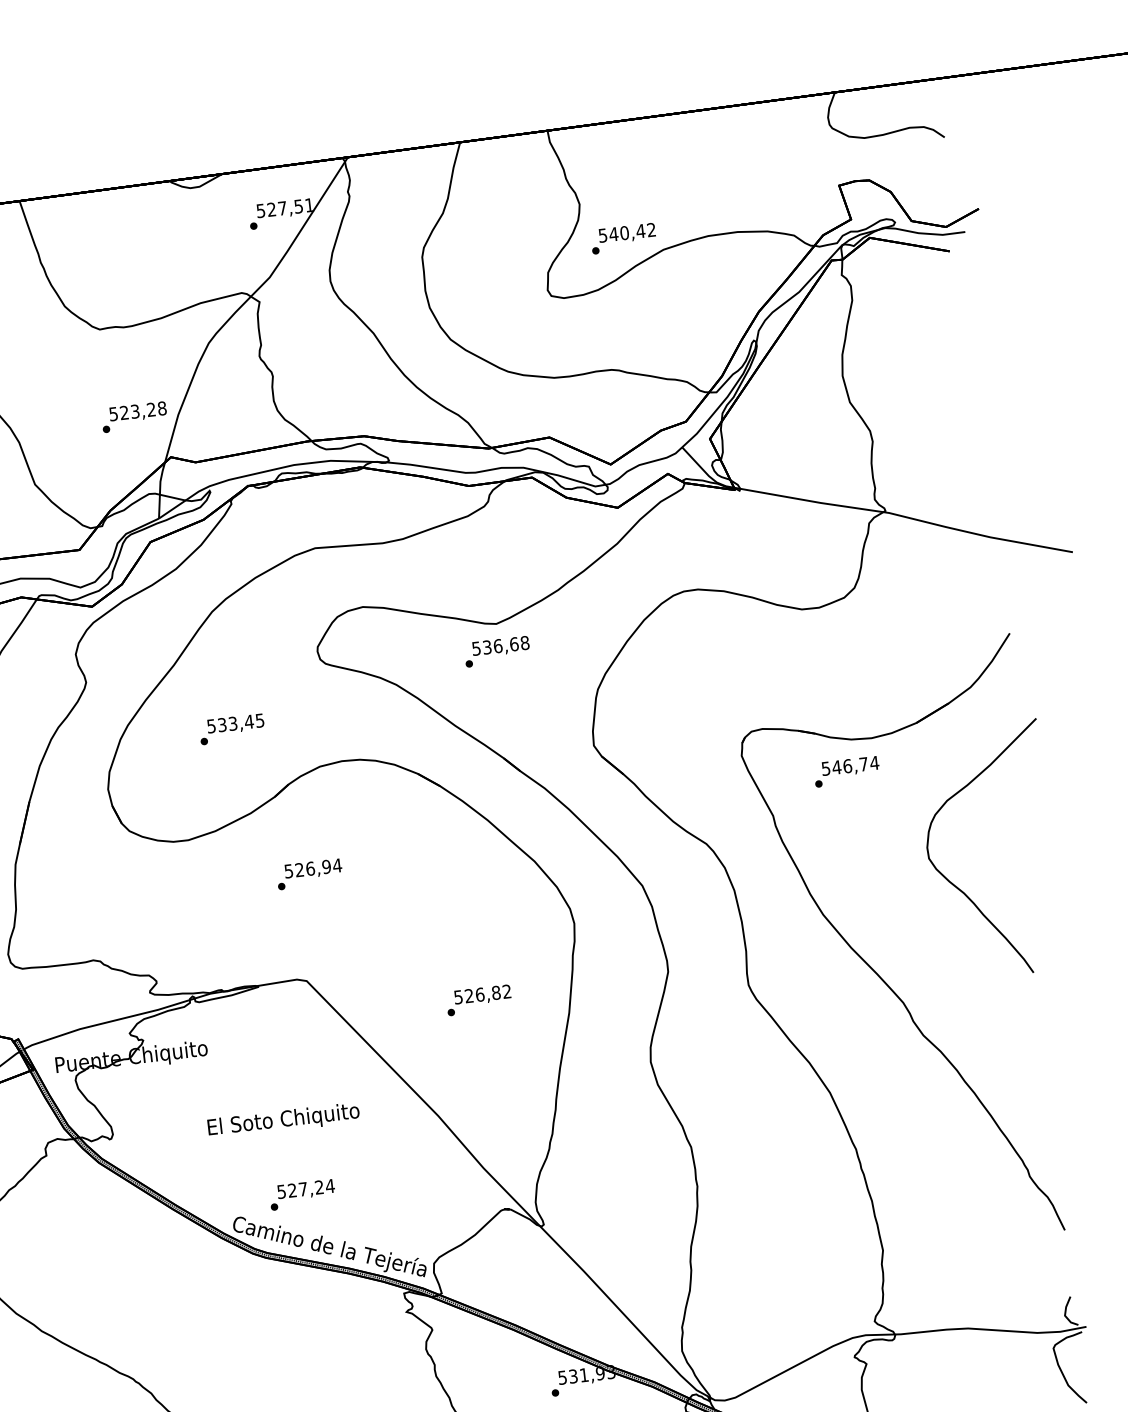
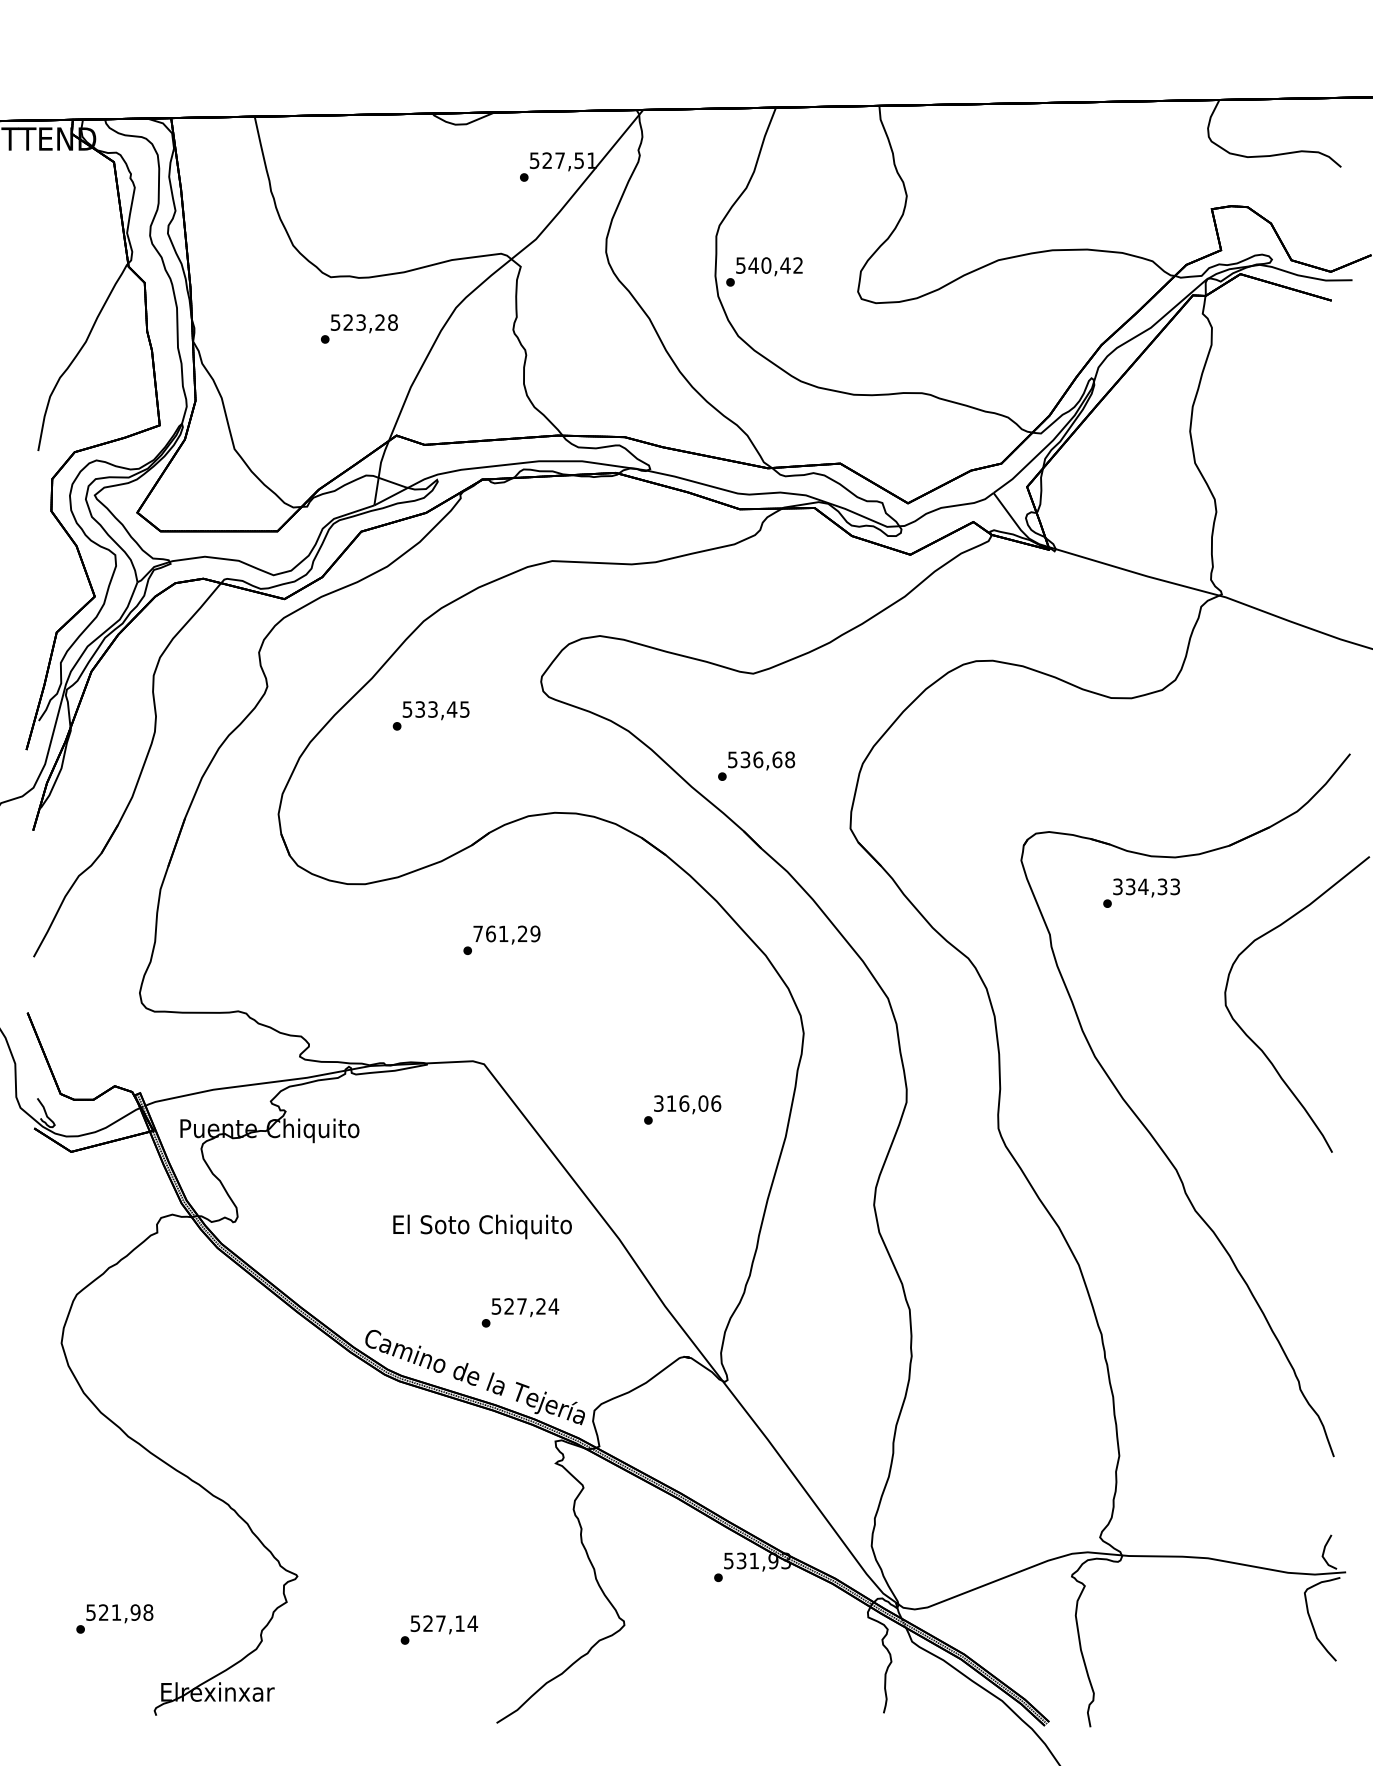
text: (623, 238) -> (764, 271), moved
text: (134, 416) -> (359, 328), moved
text: (497, 651) -> (756, 765), moved
text: (231, 729) -> (430, 715), moved
text: (850, 765) -> (1146, 886), 546,74 -> 334,33
text: (312, 868) -> (506, 933), 526,94 -> 761,29
text: (482, 994) -> (687, 1103), 526,82 -> 316,06
text: (283, 1120) -> (482, 1226), moved
text: (302, 1194) -> (520, 1312), moved

